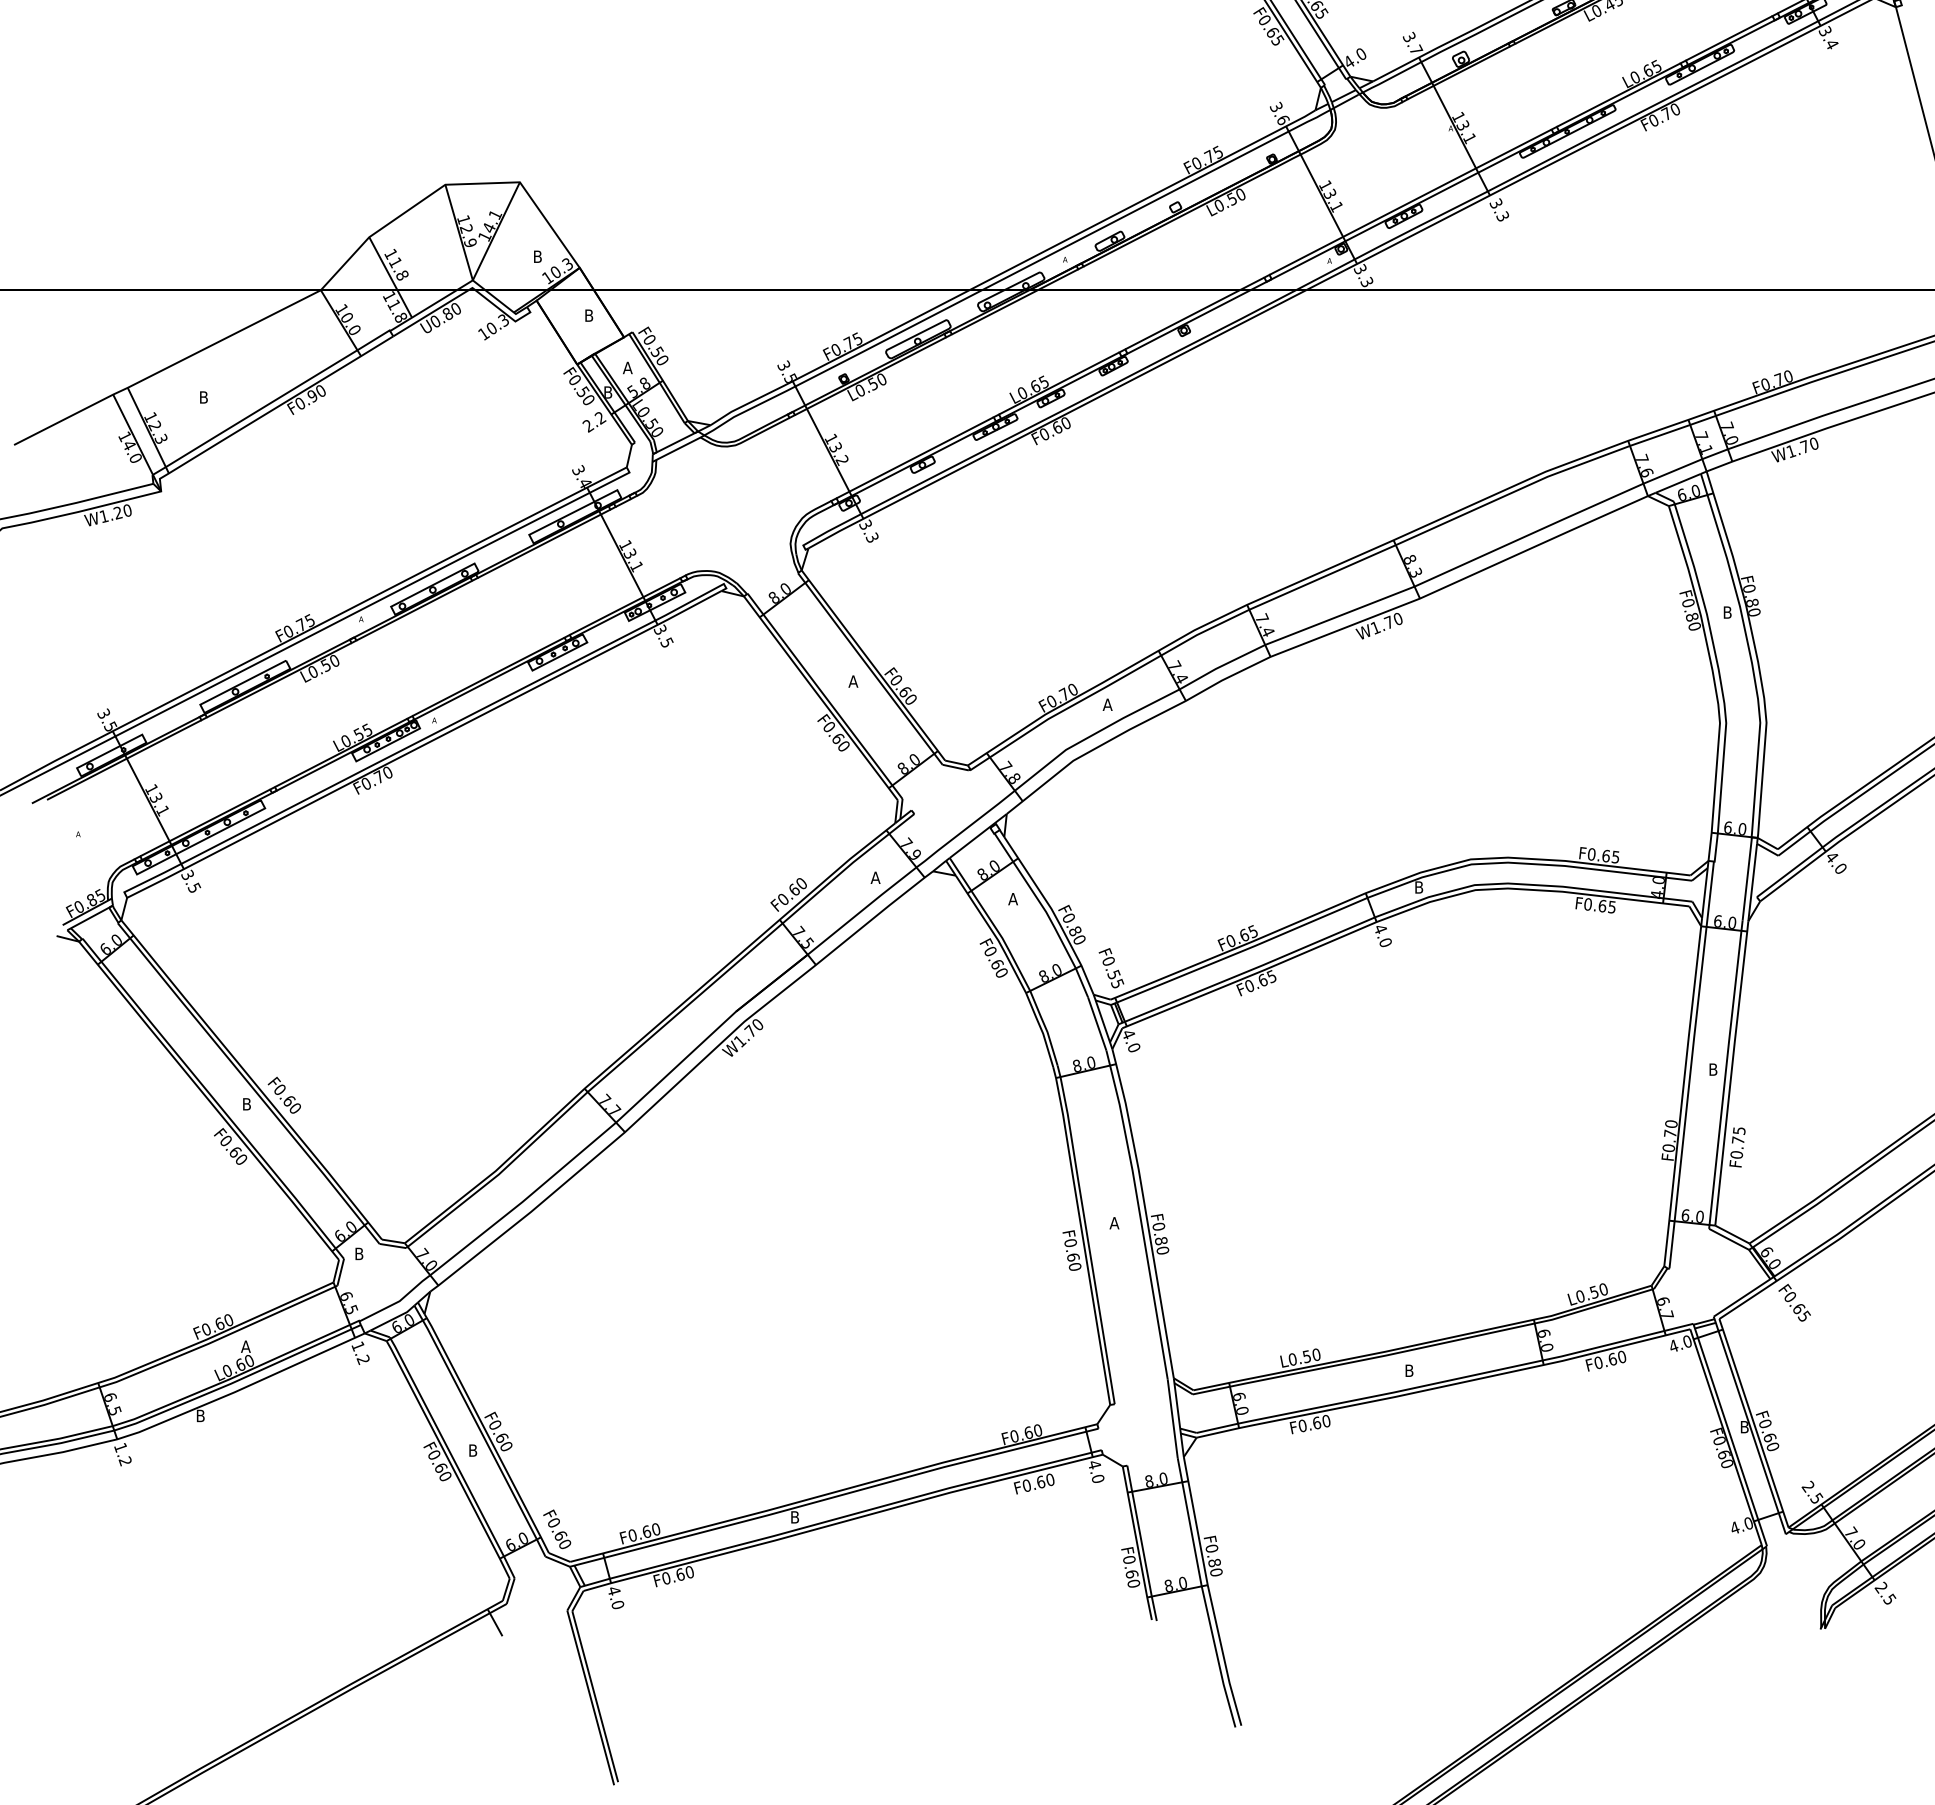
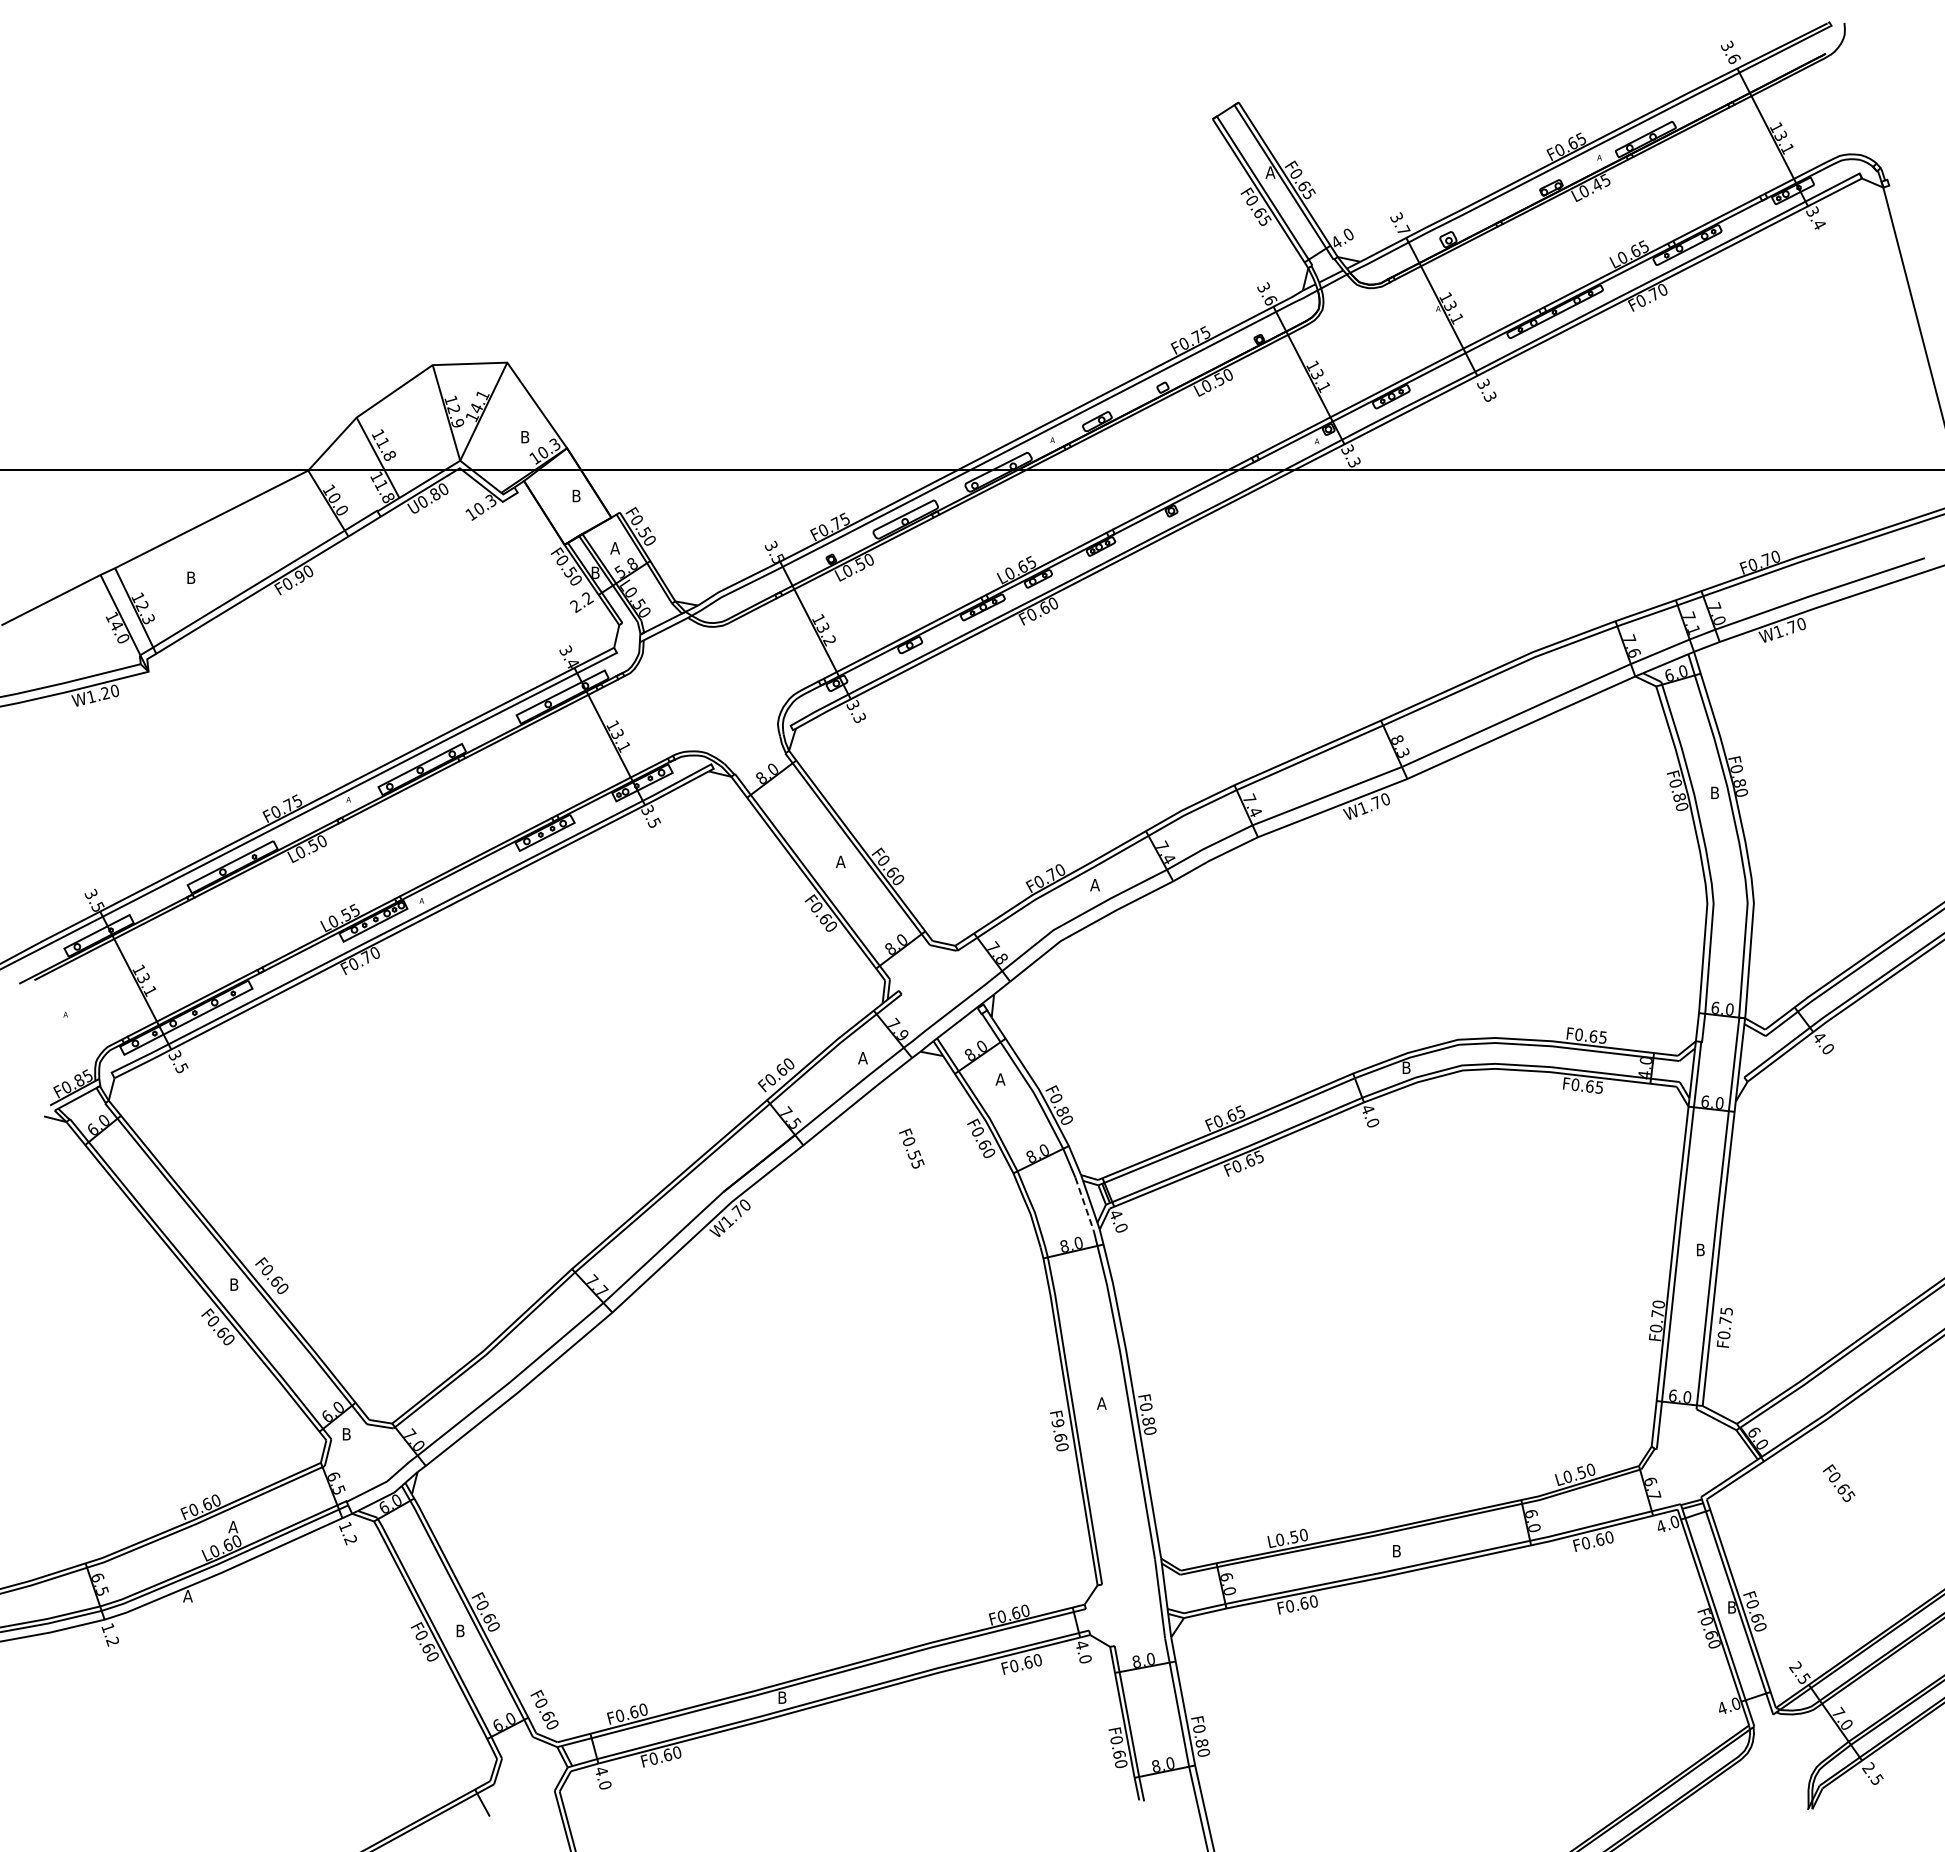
text: (1111, 968) -> (911, 1148), moved
line: (1097, 1024) -> (1084, 1204), solid -> dashed
text: (1070, 1243) -> (1057, 1423), F0.60 -> F9.60
text: (1794, 1302) -> (1838, 1482), moved
text: (200, 1416) -> (187, 1596), B -> A

